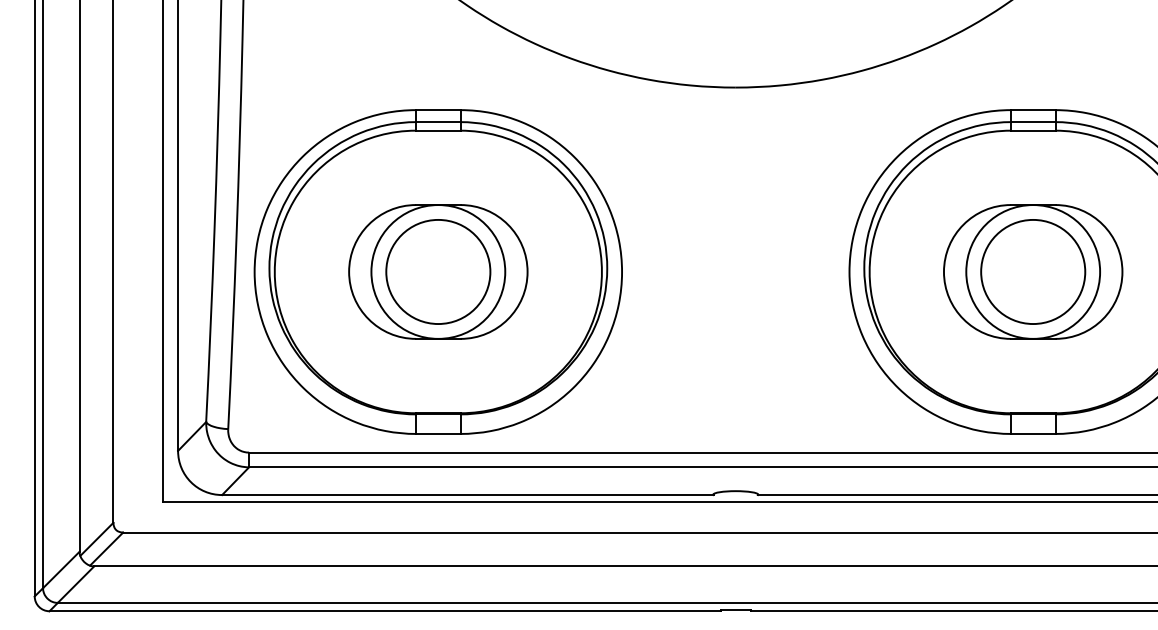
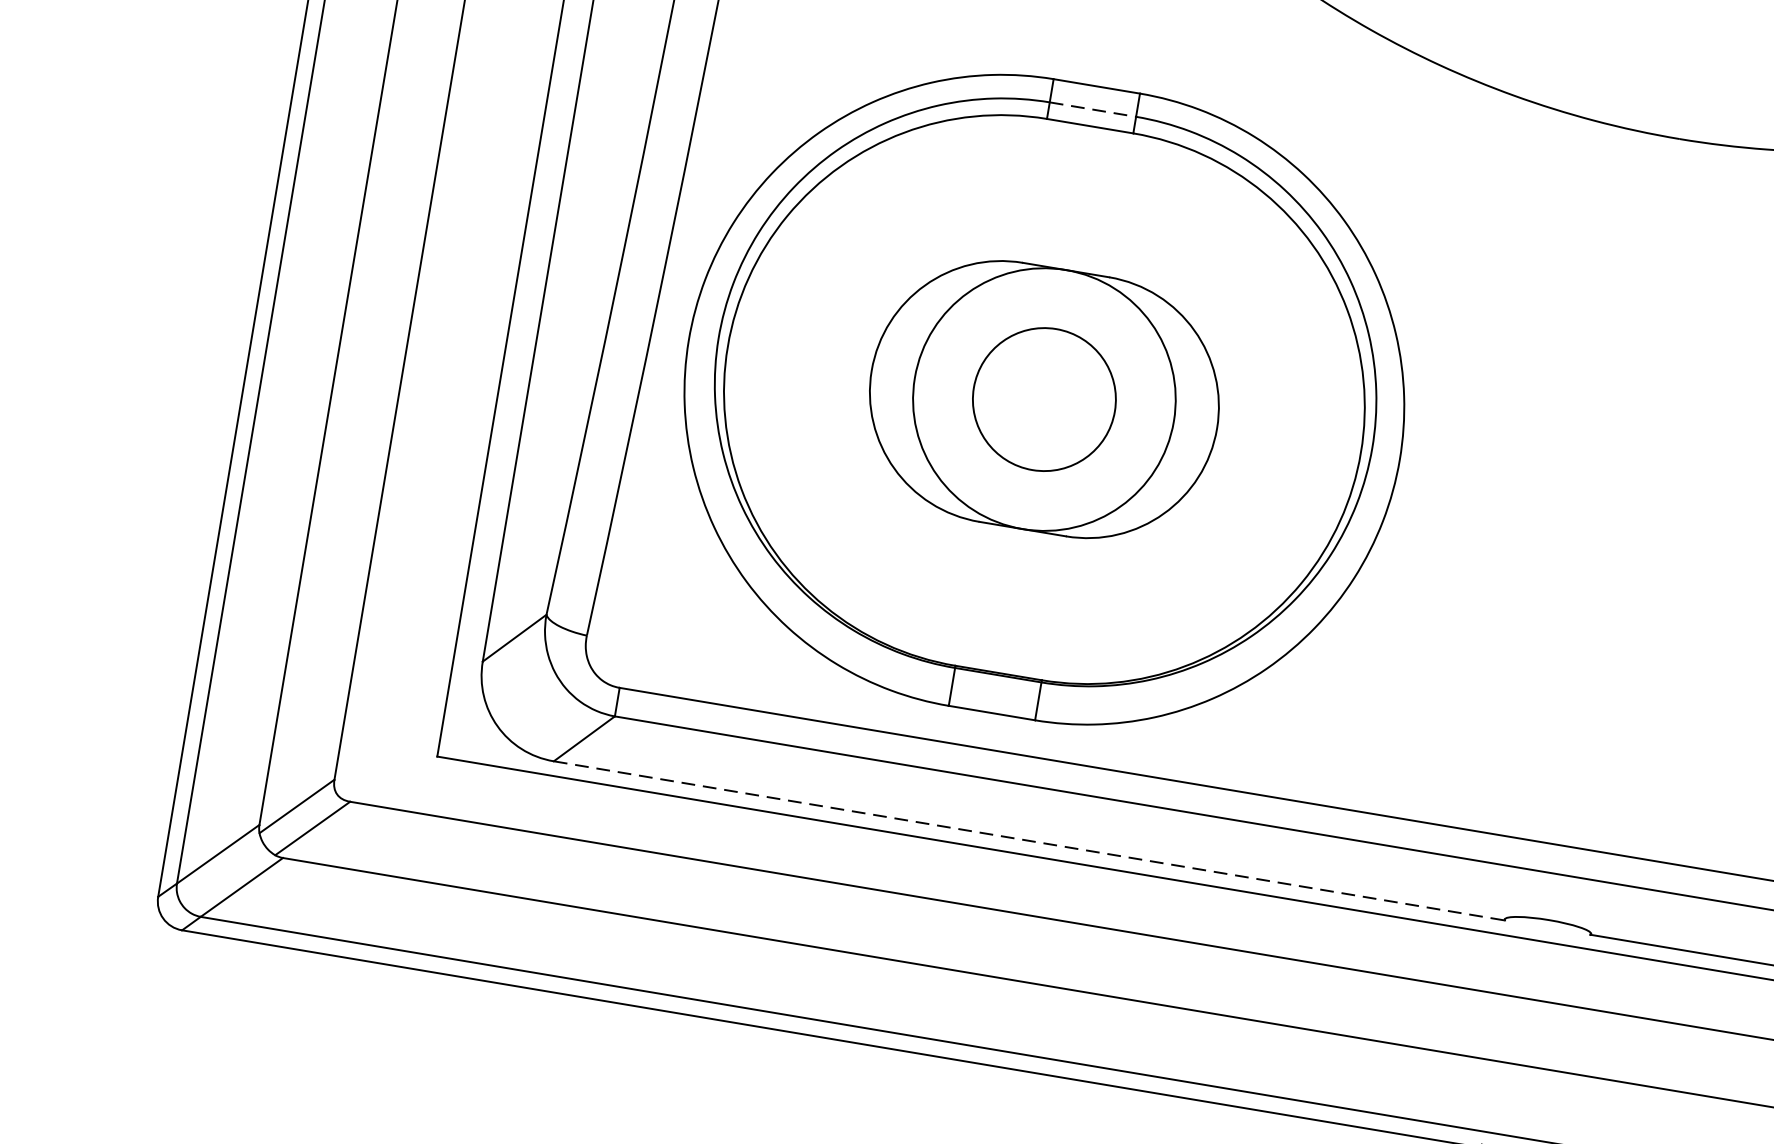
line: (438, 122) -> (1093, 110), solid -> dashed
circle: (438, 271) -> (1044, 398), size x0.7
line: (467, 495) -> (1028, 841), solid -> dashed

